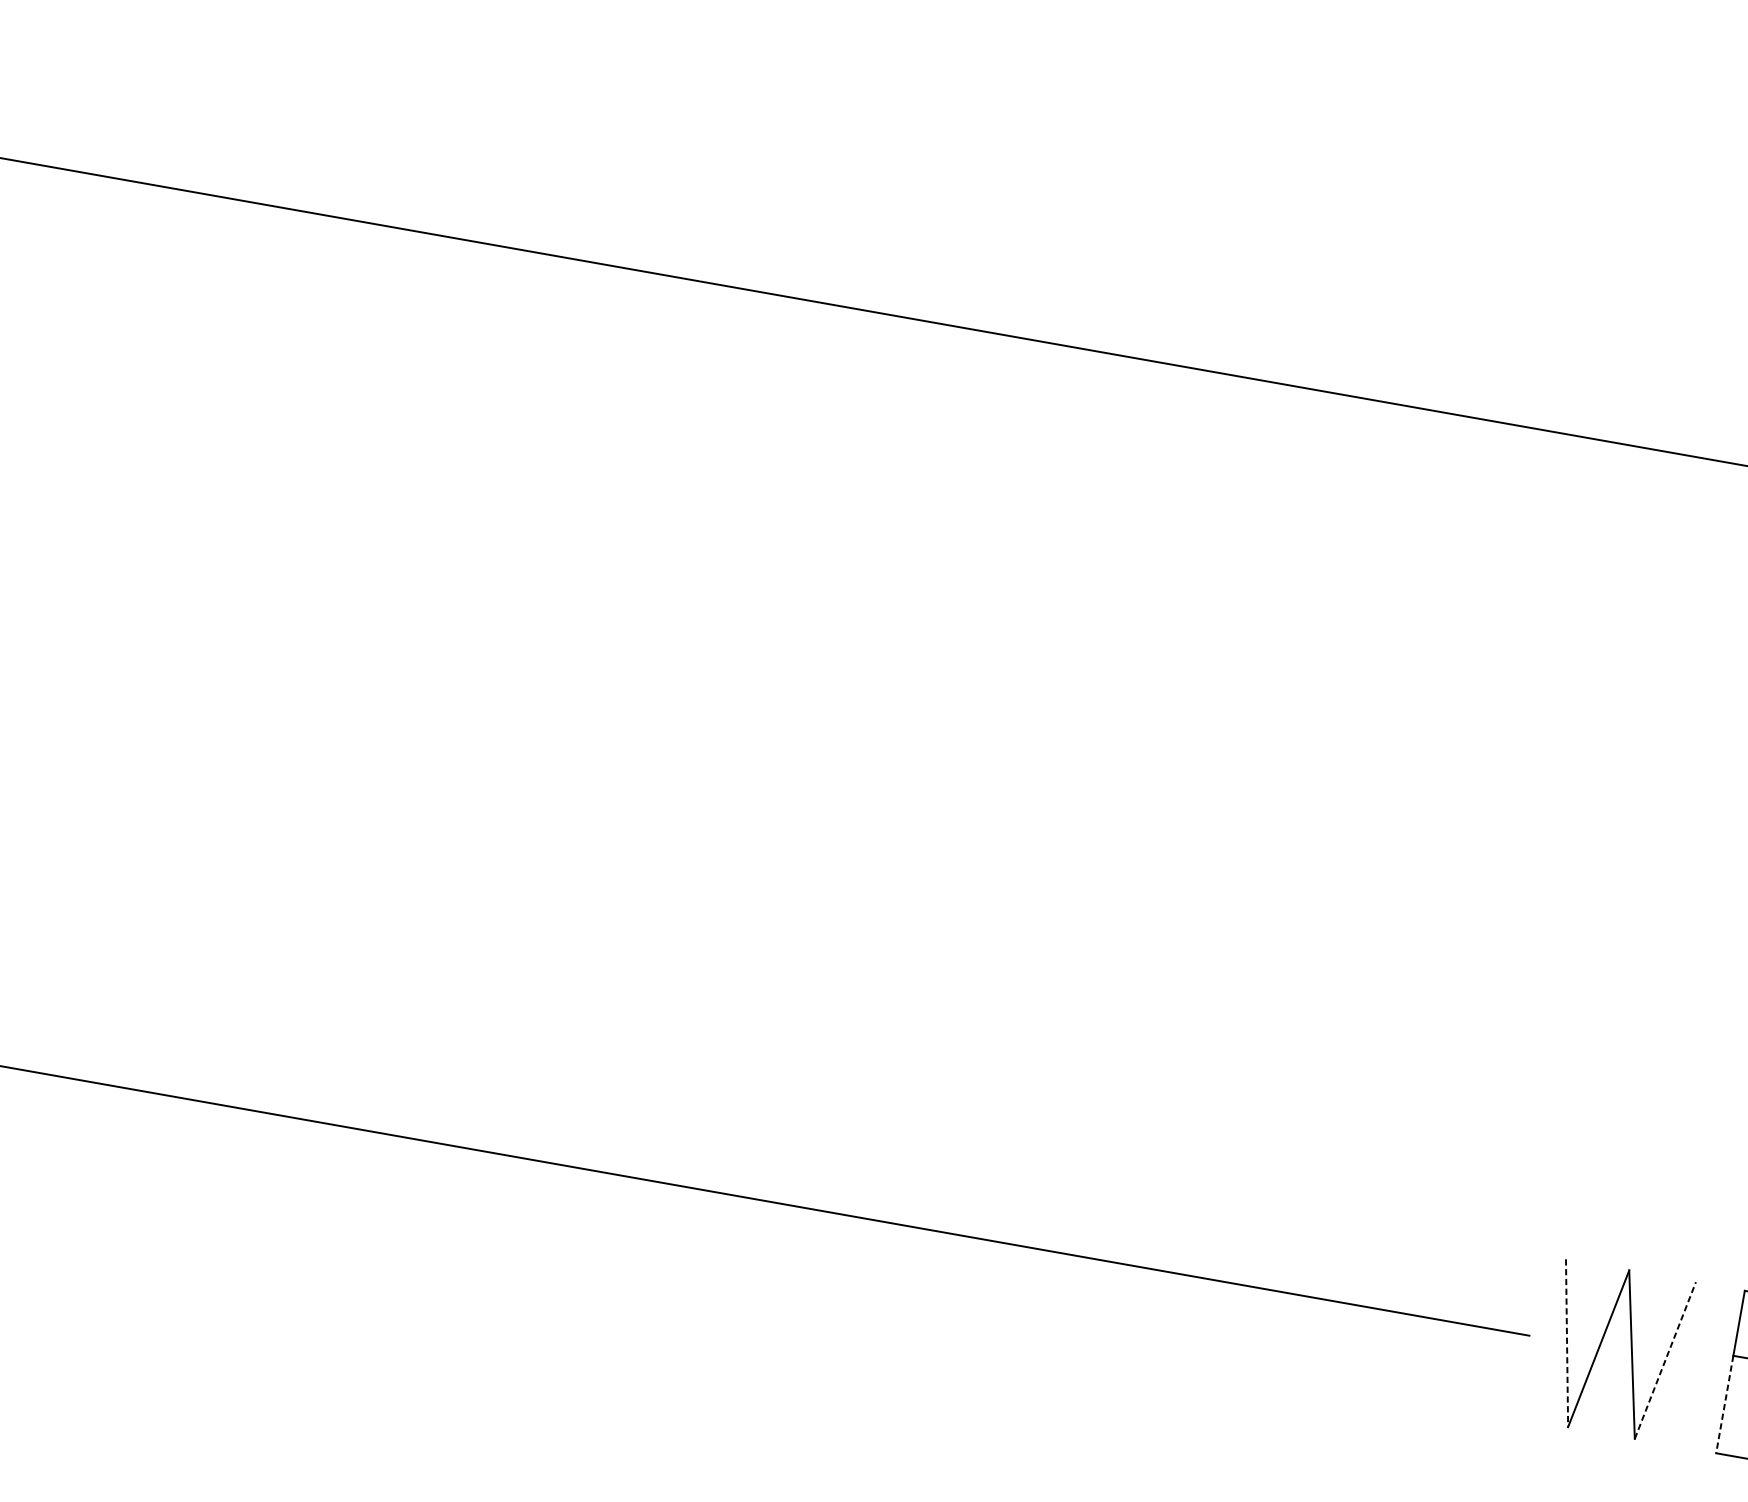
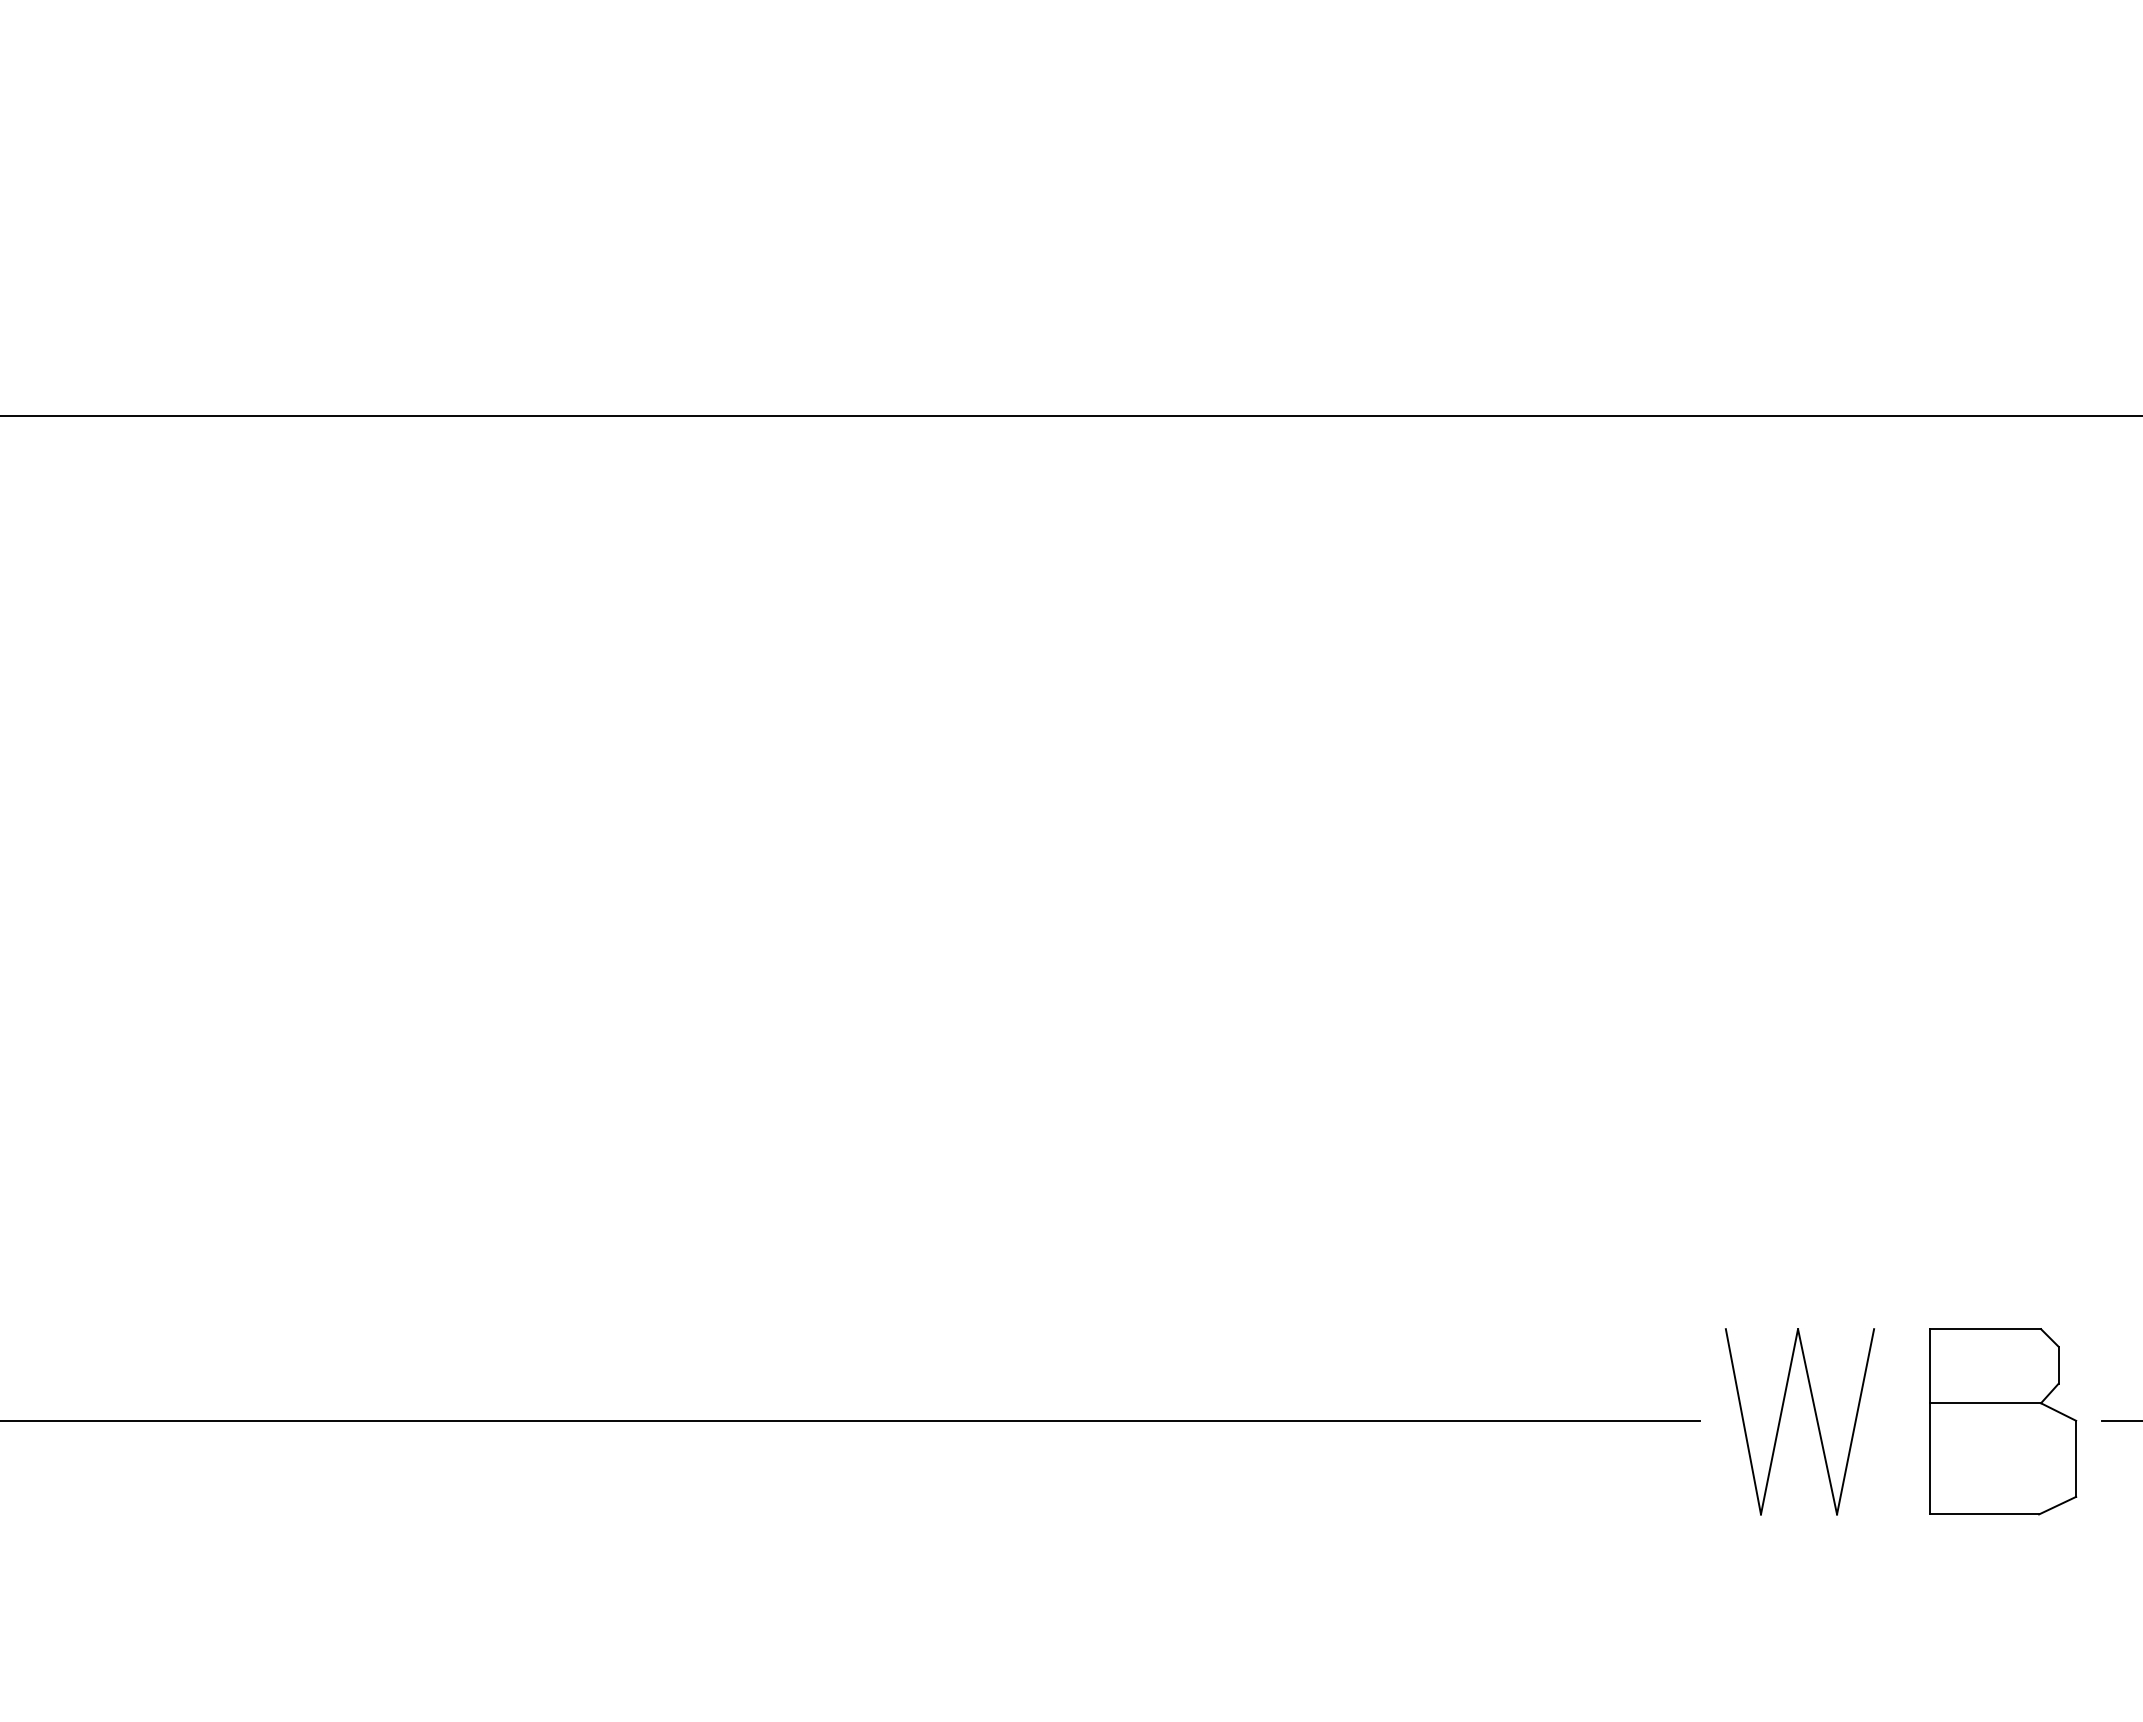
line: (1567, 1343) -> (1743, 1422), dashed -> solid
line: (1665, 1360) -> (1855, 1421), dashed -> solid
line: (1724, 1404) -> (1929, 1458), dashed -> solid

